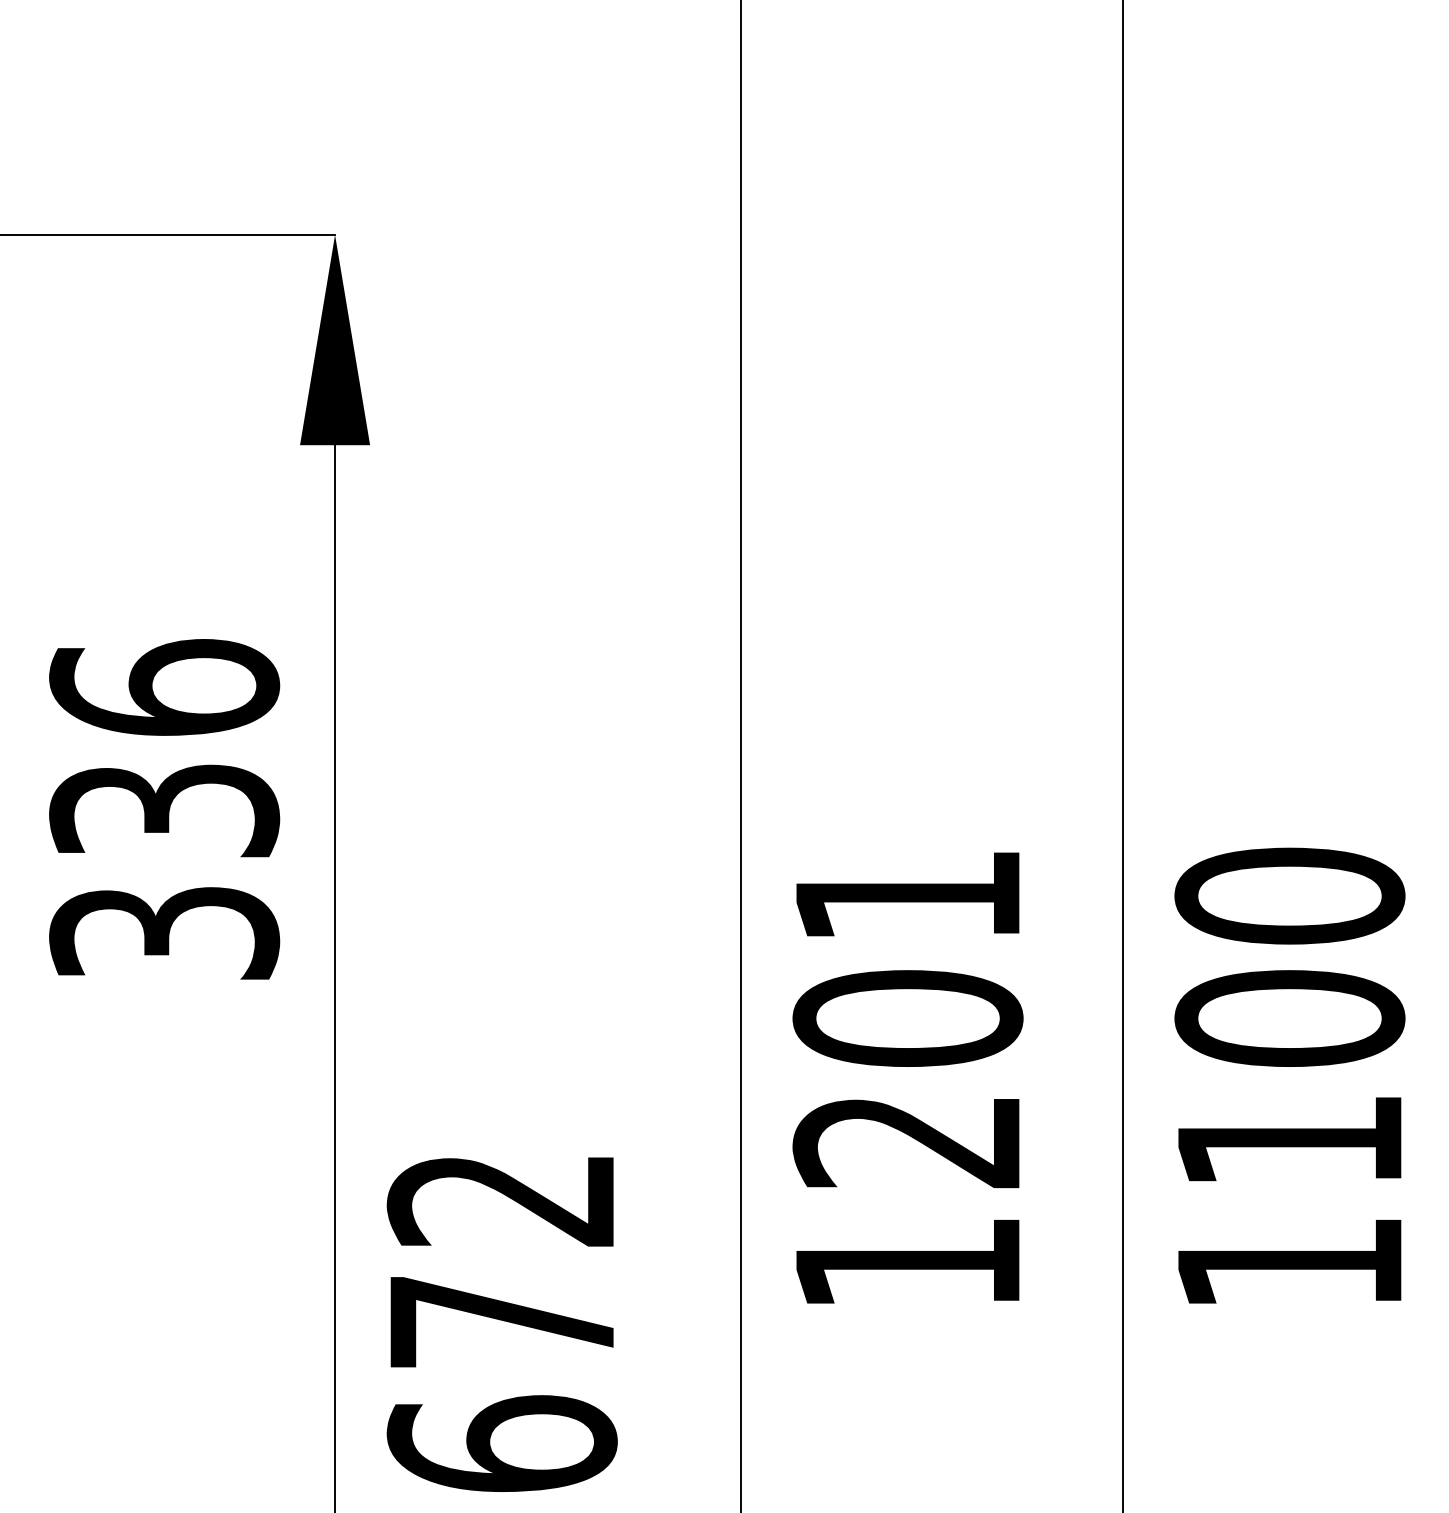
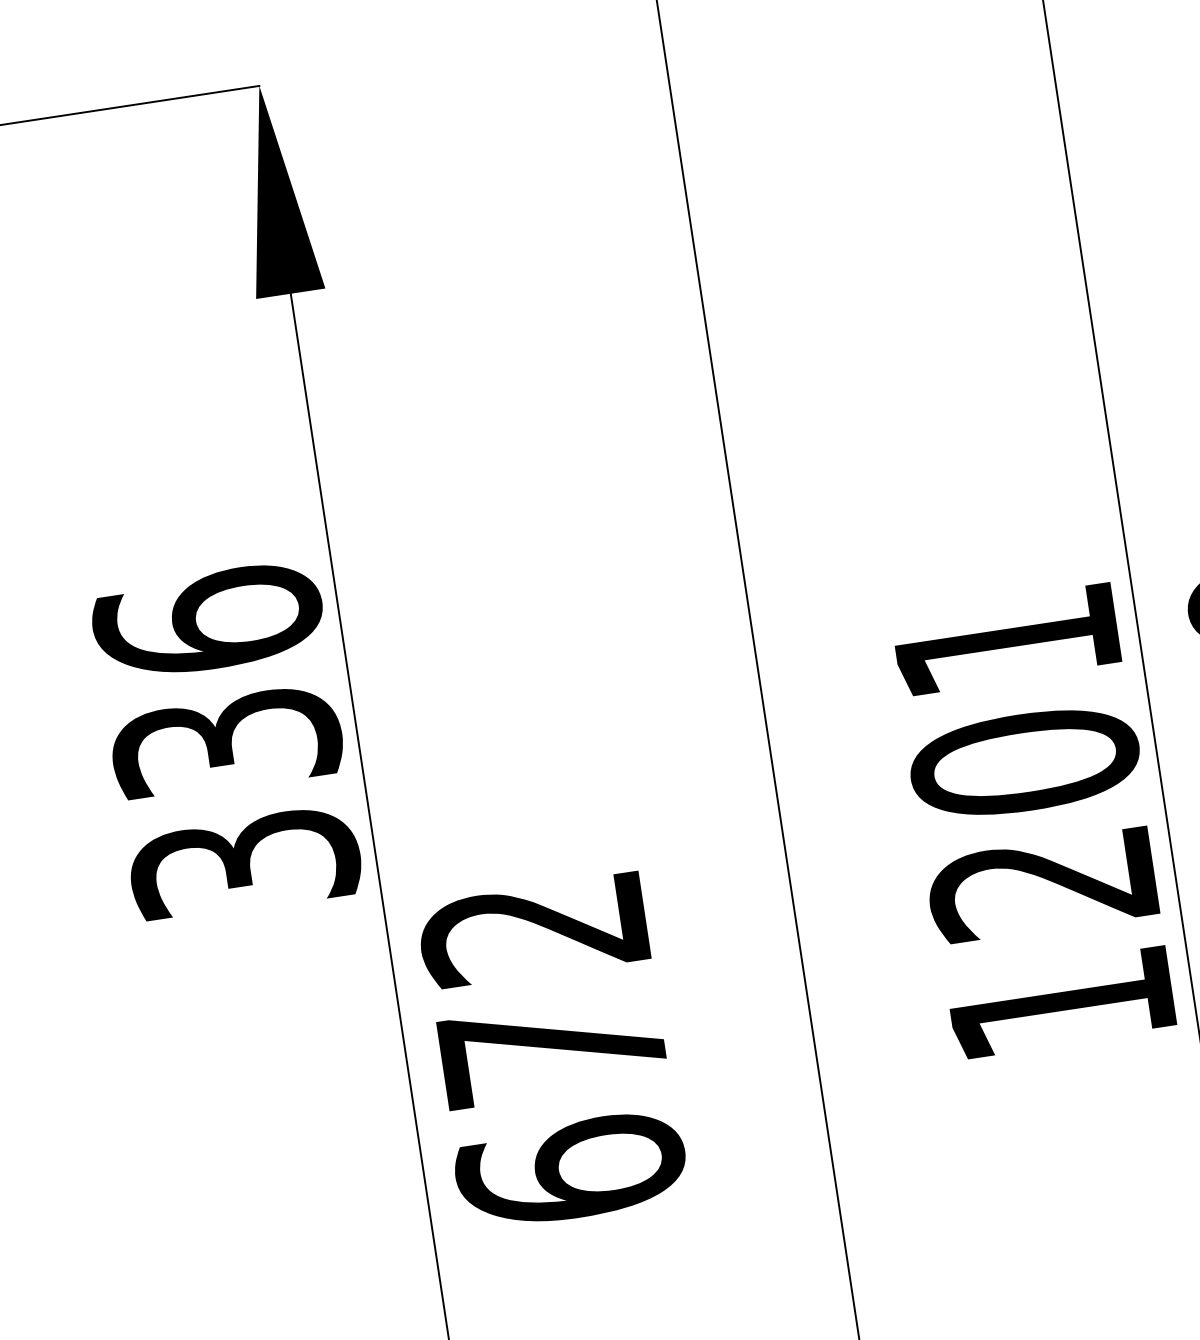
text: (164, 809) -> (226, 741), moved
text: (907, 1077) -> (1033, 820), moved
text: (501, 1324) -> (552, 1052), moved

